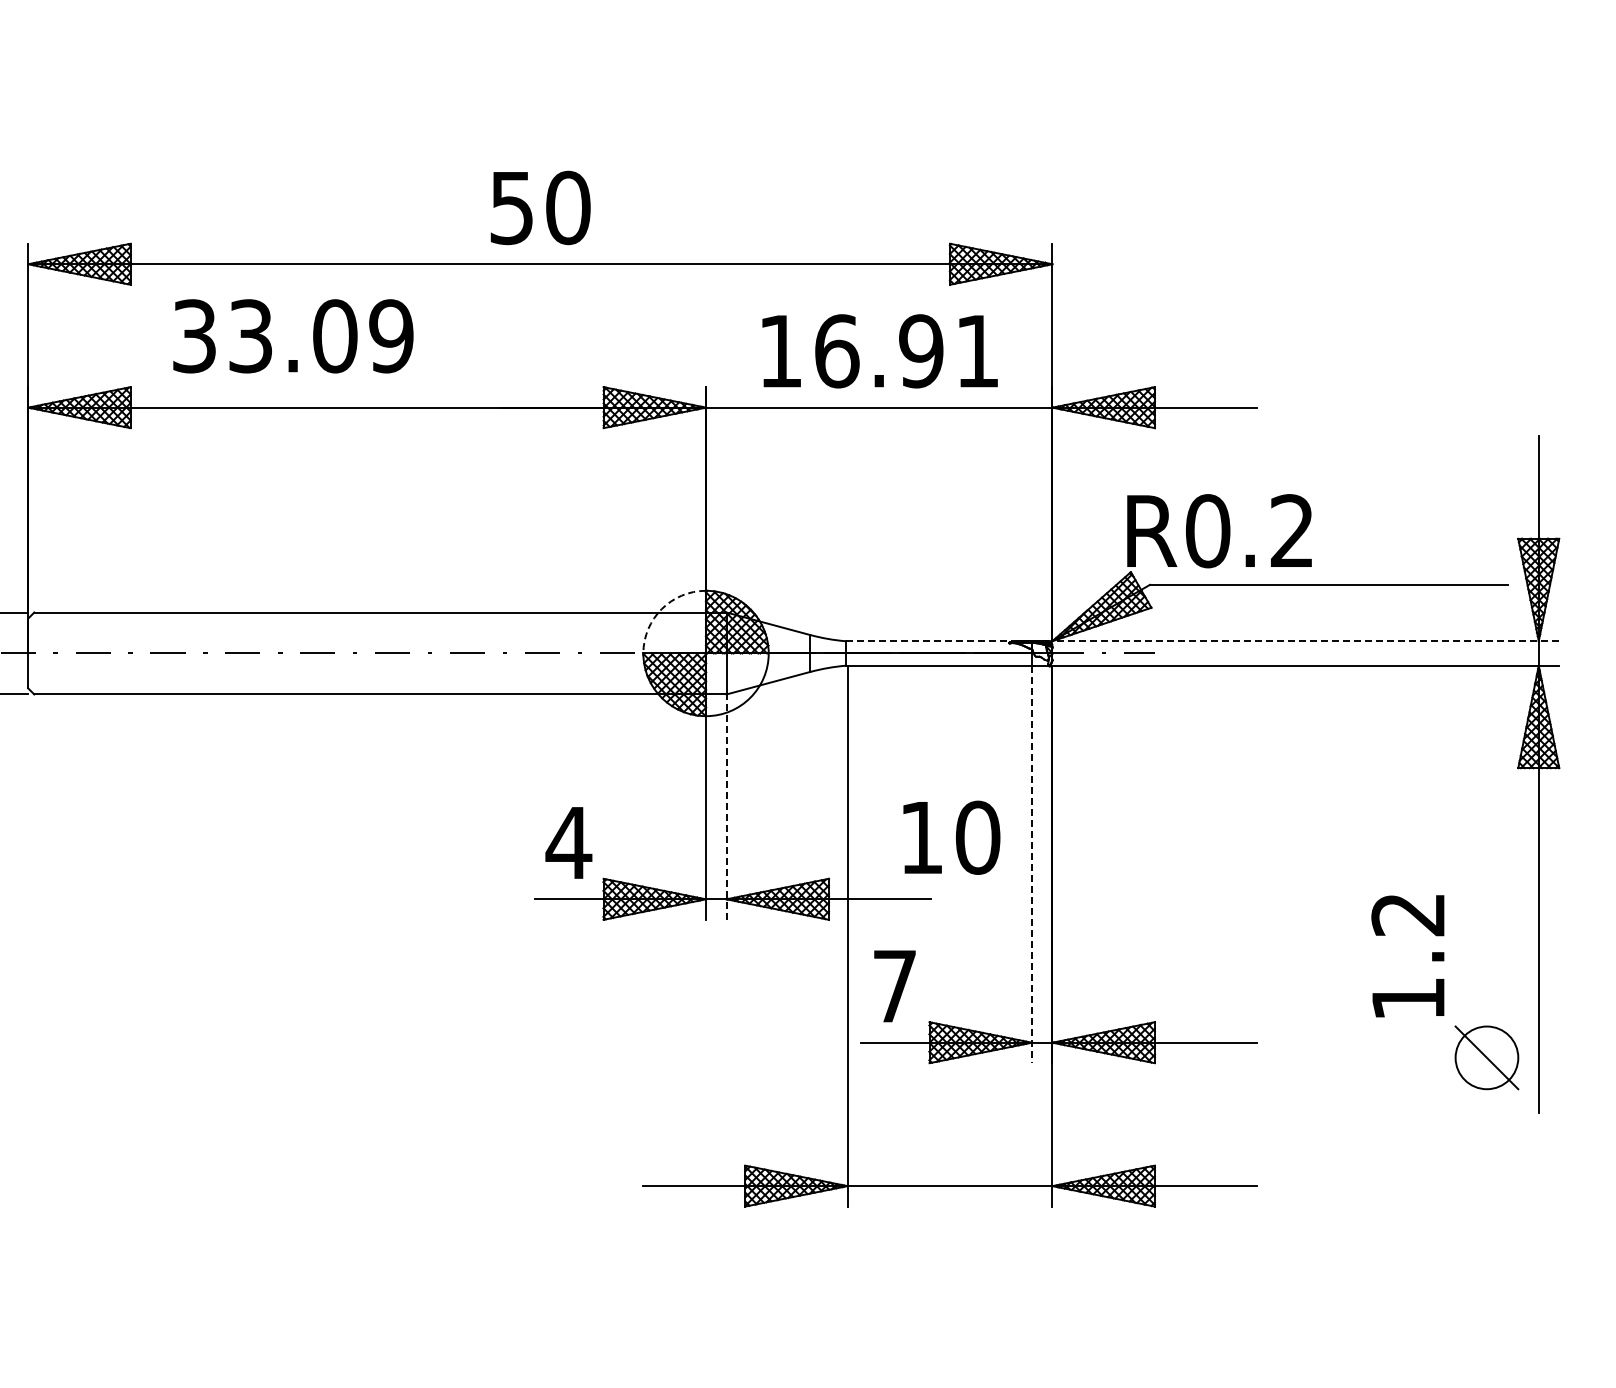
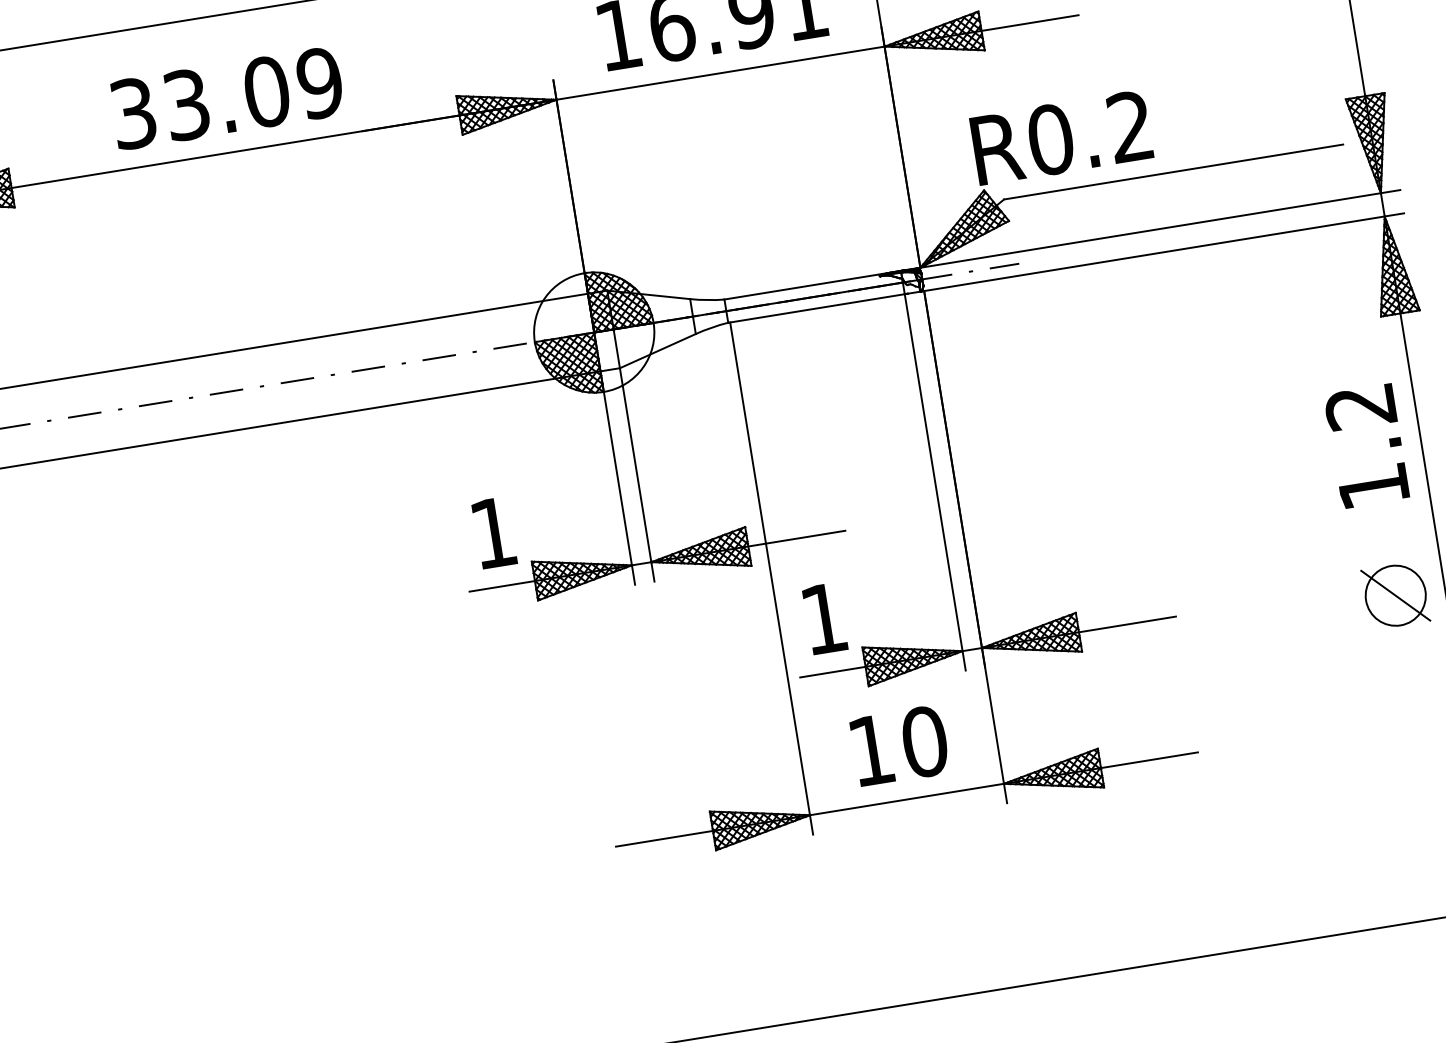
text: (293, 336) -> (227, 98), moved
arc: (661, 609) -> (545, 297), dashed -> solid
line: (939, 641) -> (813, 285), dashed -> solid
line: (1305, 641) -> (1160, 229), dashed -> solid
line: (726, 807) -> (637, 475), dashed -> solid
text: (951, 837) -> (899, 745), moved
text: (568, 842) -> (492, 532), 4 -> 1
line: (1031, 864) -> (934, 482), dashed -> solid
text: (1407, 956) -> (1366, 446), moved
text: (894, 986) -> (823, 619), 7 -> 1

